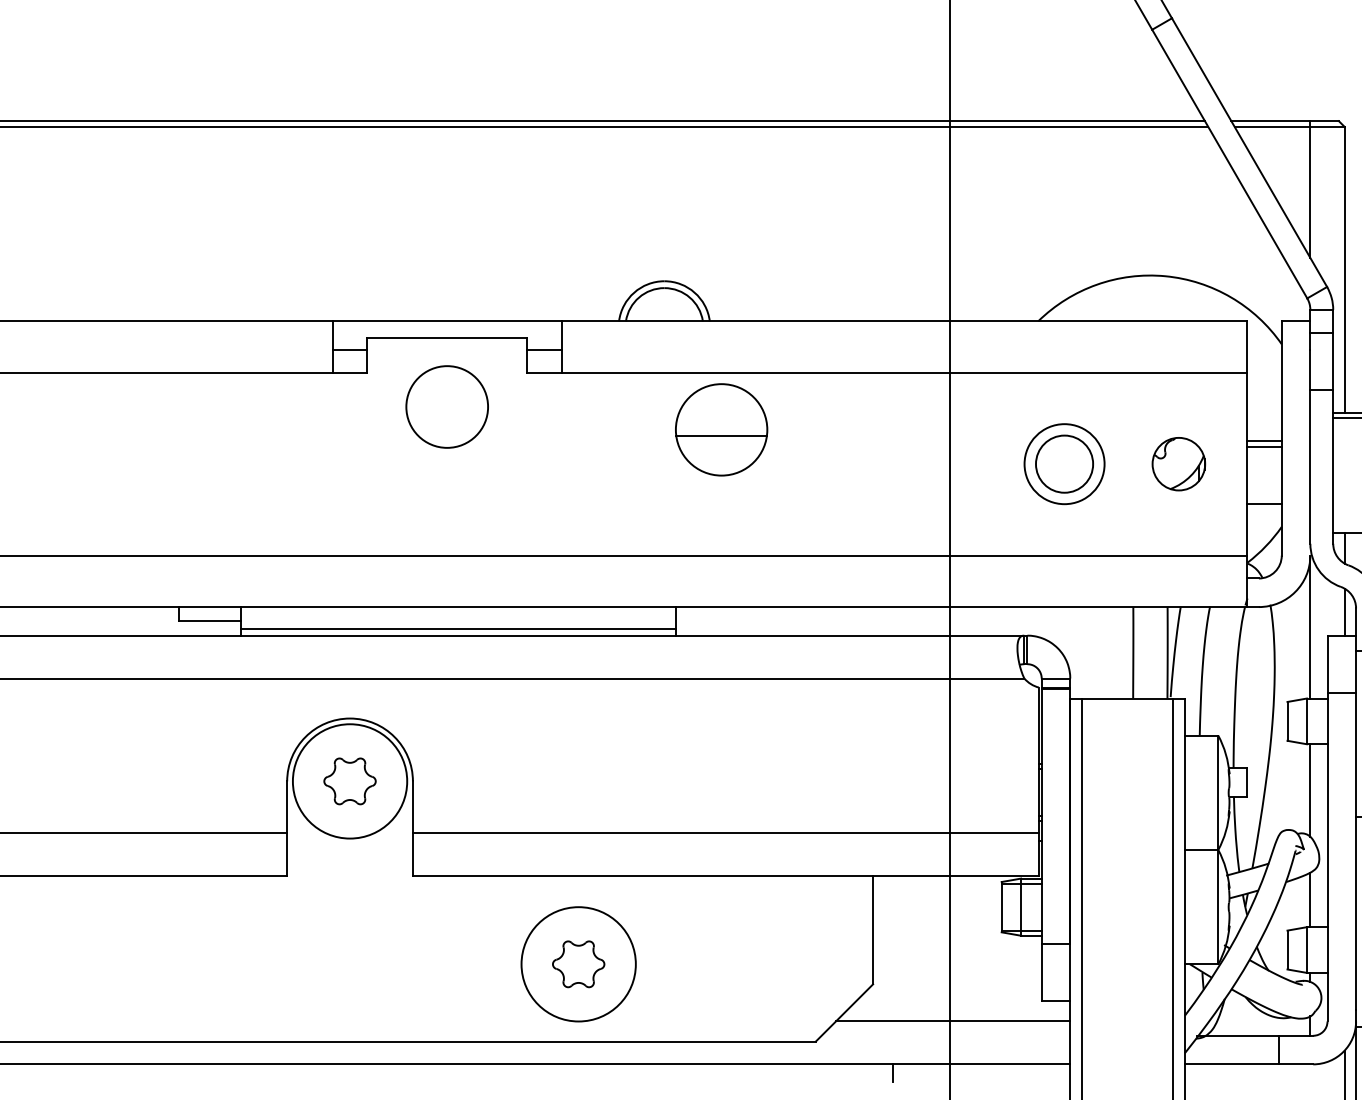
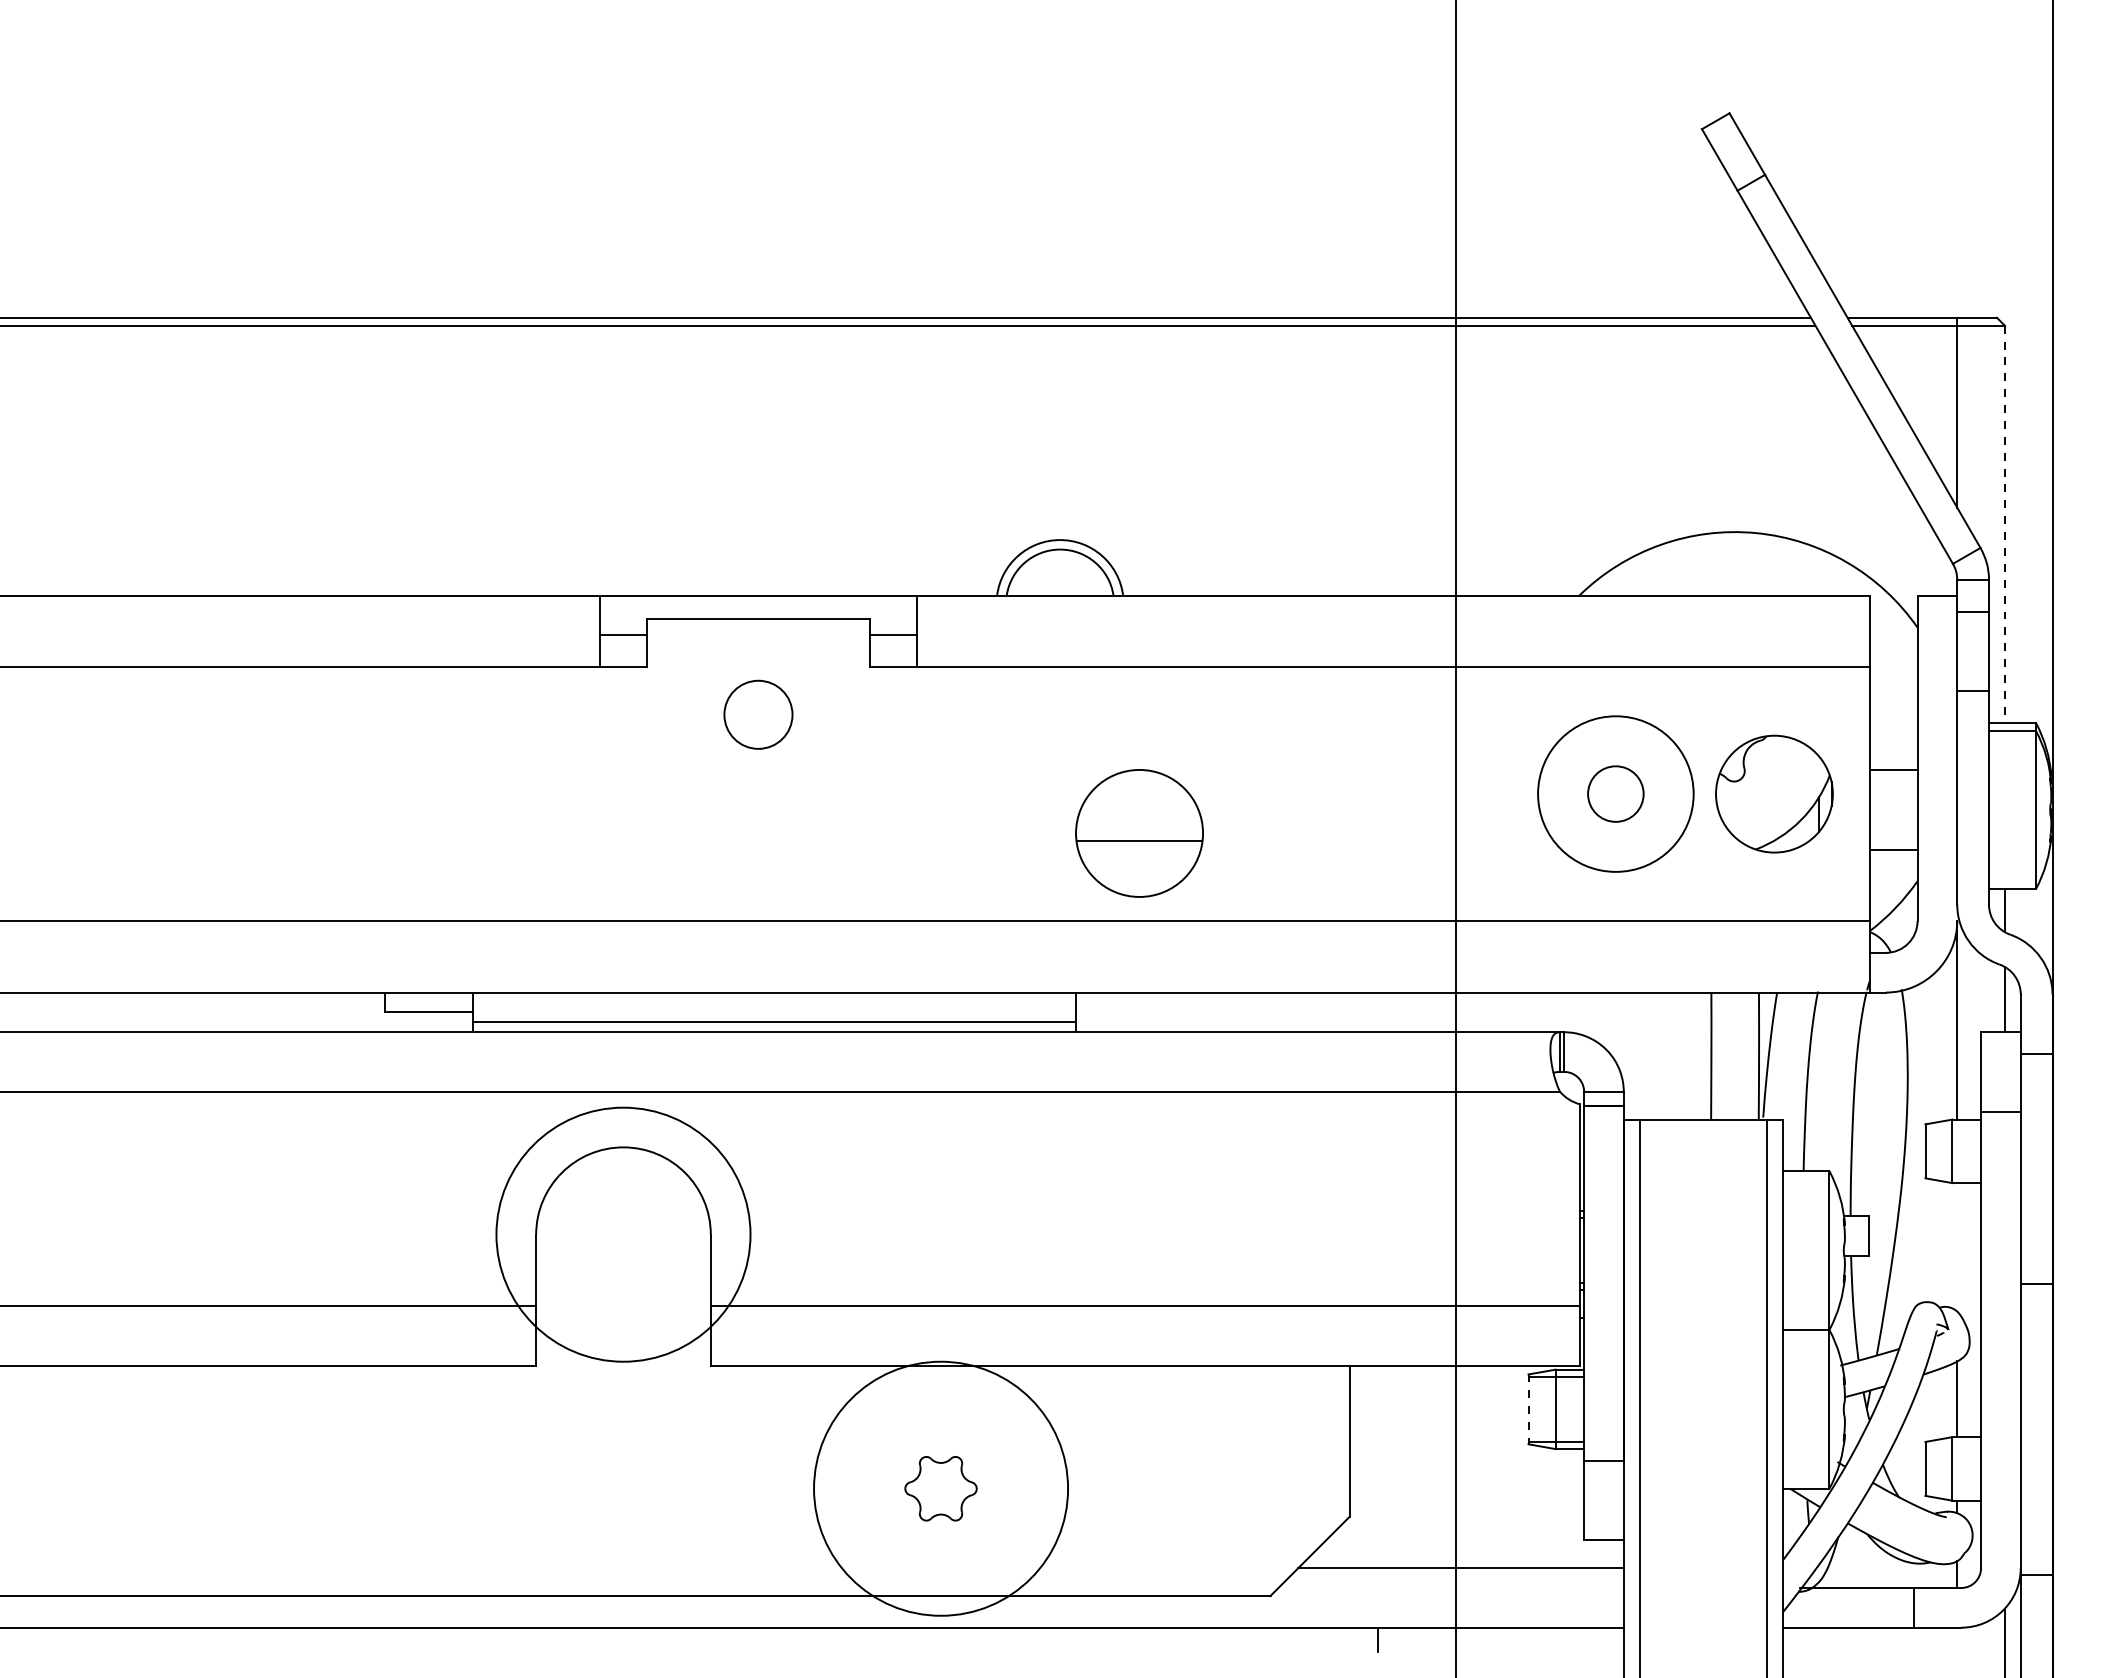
line: (1344, 270) -> (2004, 524), solid -> dashed
circle: (447, 406) -> (758, 714), size x0.6
part: (721, 429) -> (1139, 833), moved
line: (1264, 441) -> (1893, 762), removed
circle: (1064, 463) -> (1615, 793), size x0.7
circle: (1064, 463) -> (1615, 793), size x1.4
part: (1178, 463) -> (1774, 793), size x1.6
circle: (350, 781) -> (623, 1234), size x1.6
part: (350, 781) -> (623, 1234), removed
line: (1310, 790) -> (1957, 1247), removed
line: (1001, 907) -> (1528, 1409), solid -> dashed
circle: (578, 964) -> (940, 1488), size x1.6

